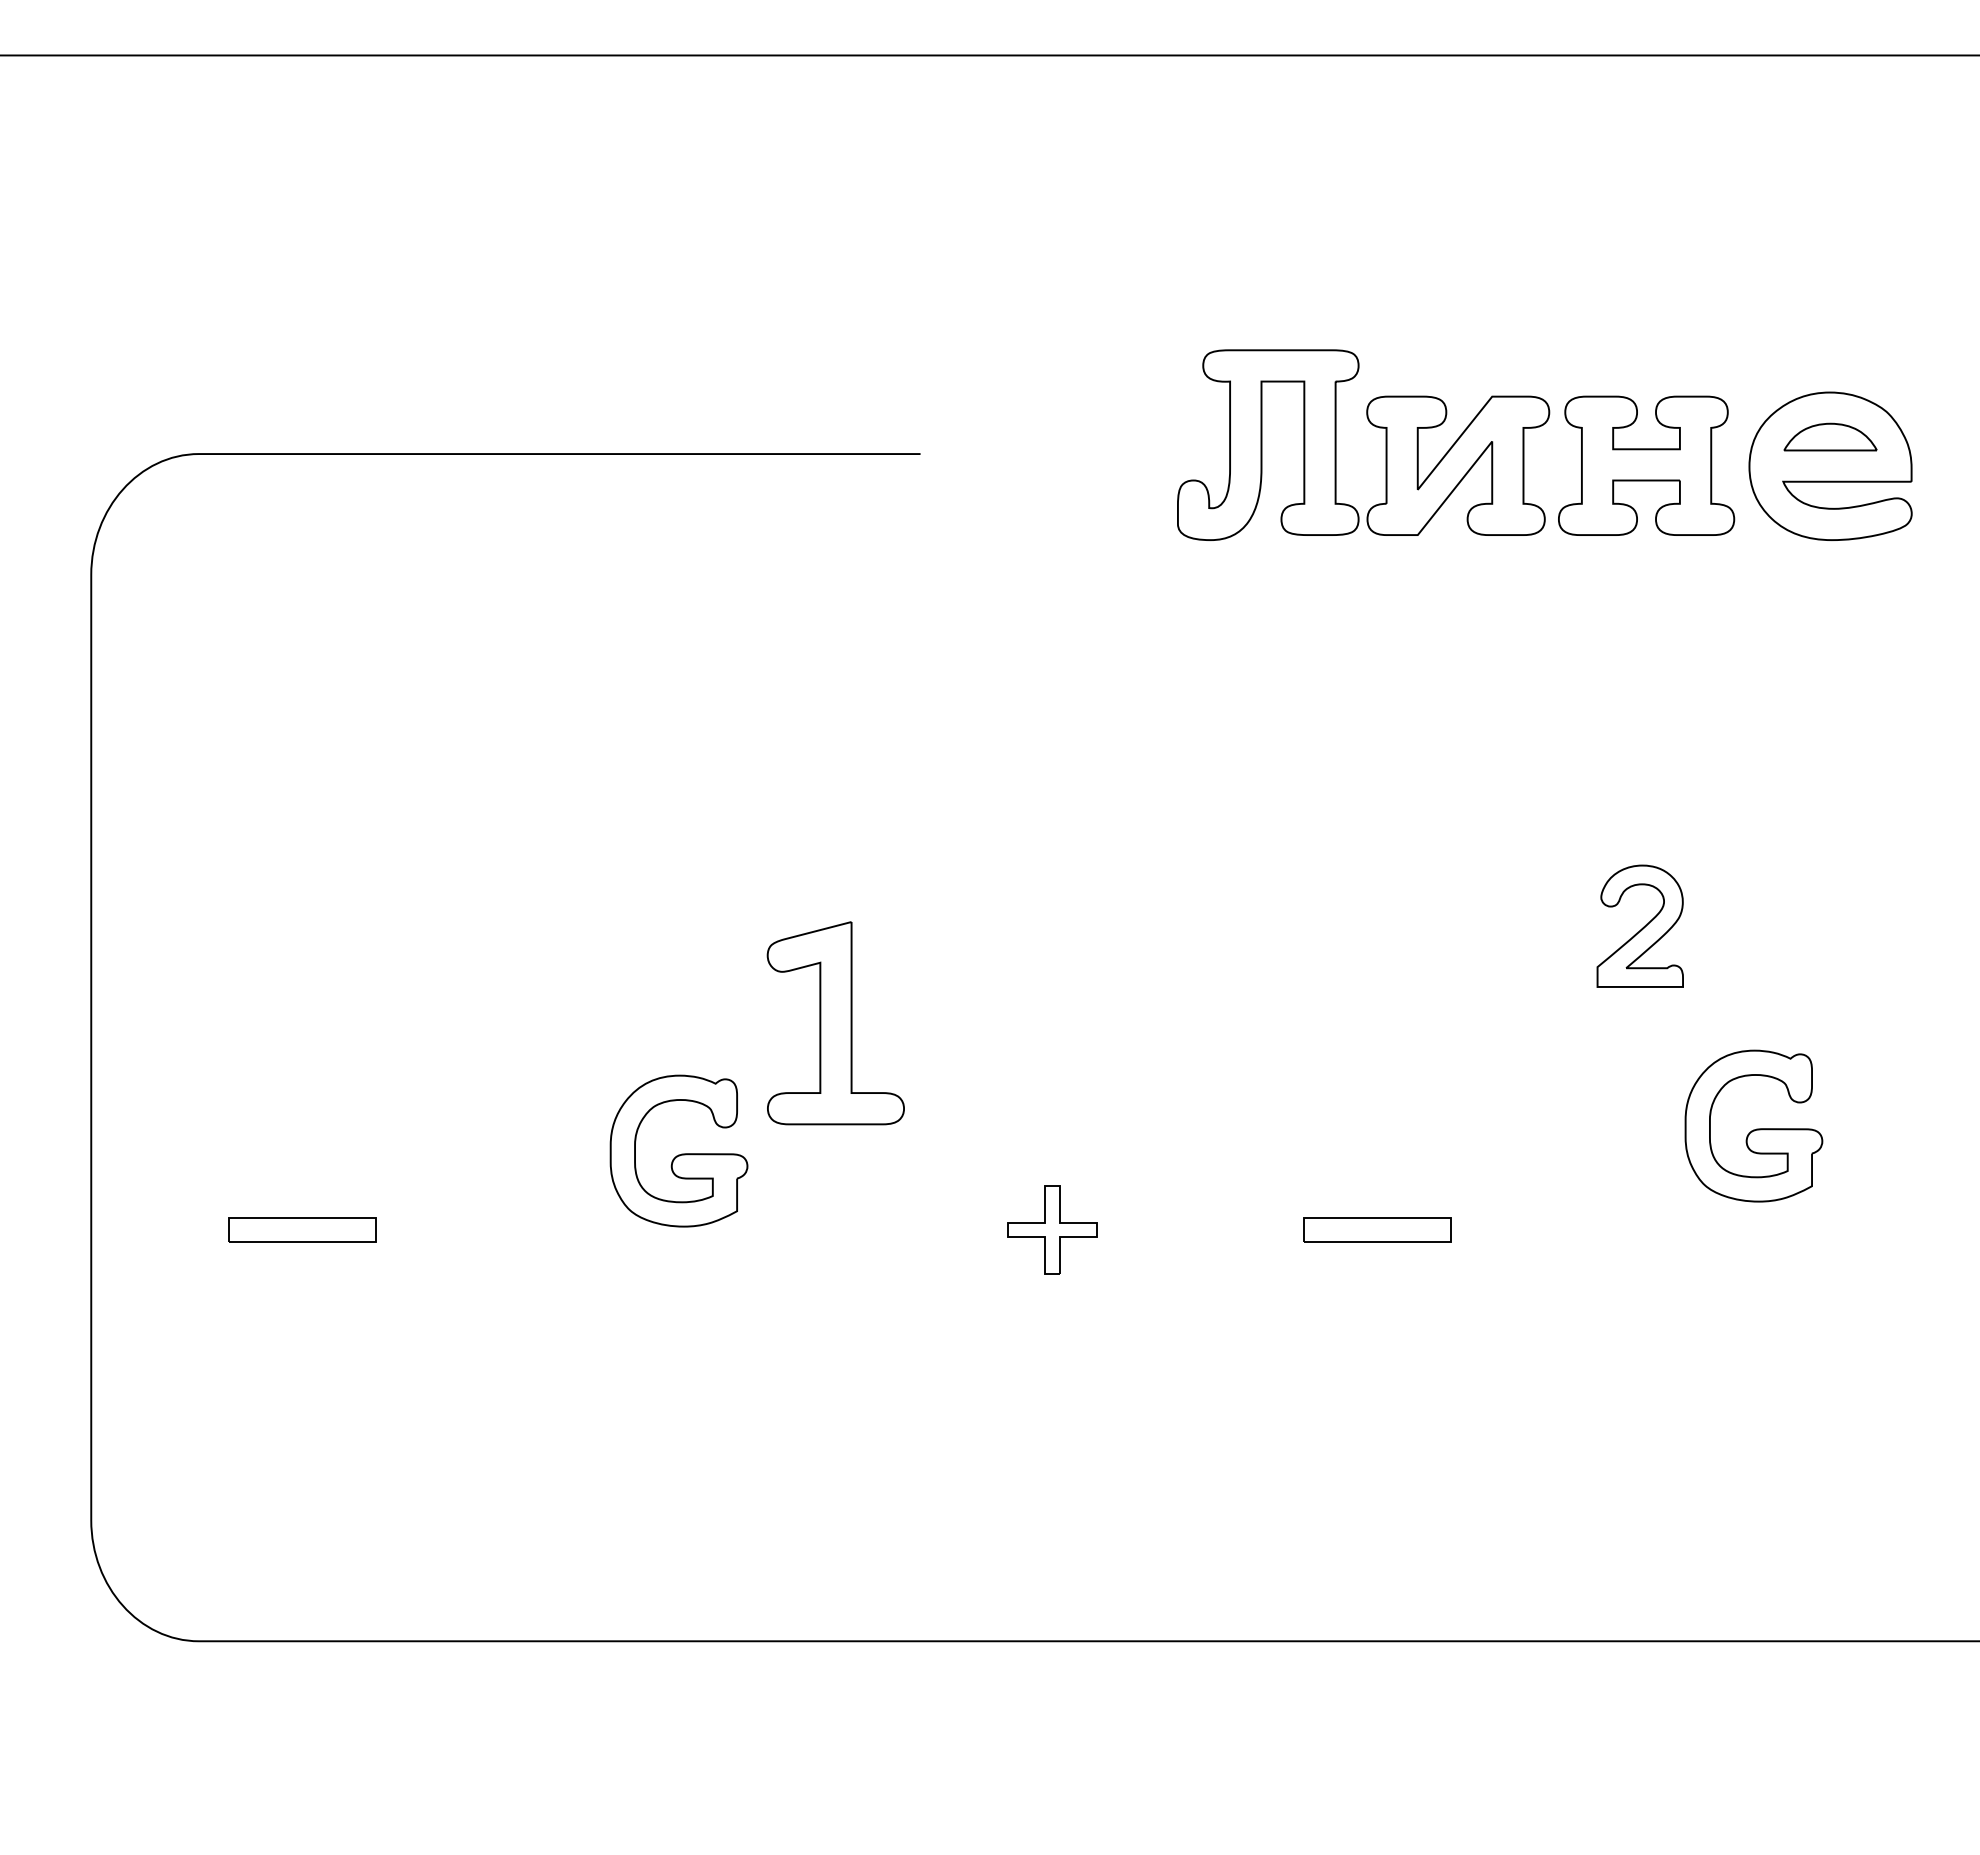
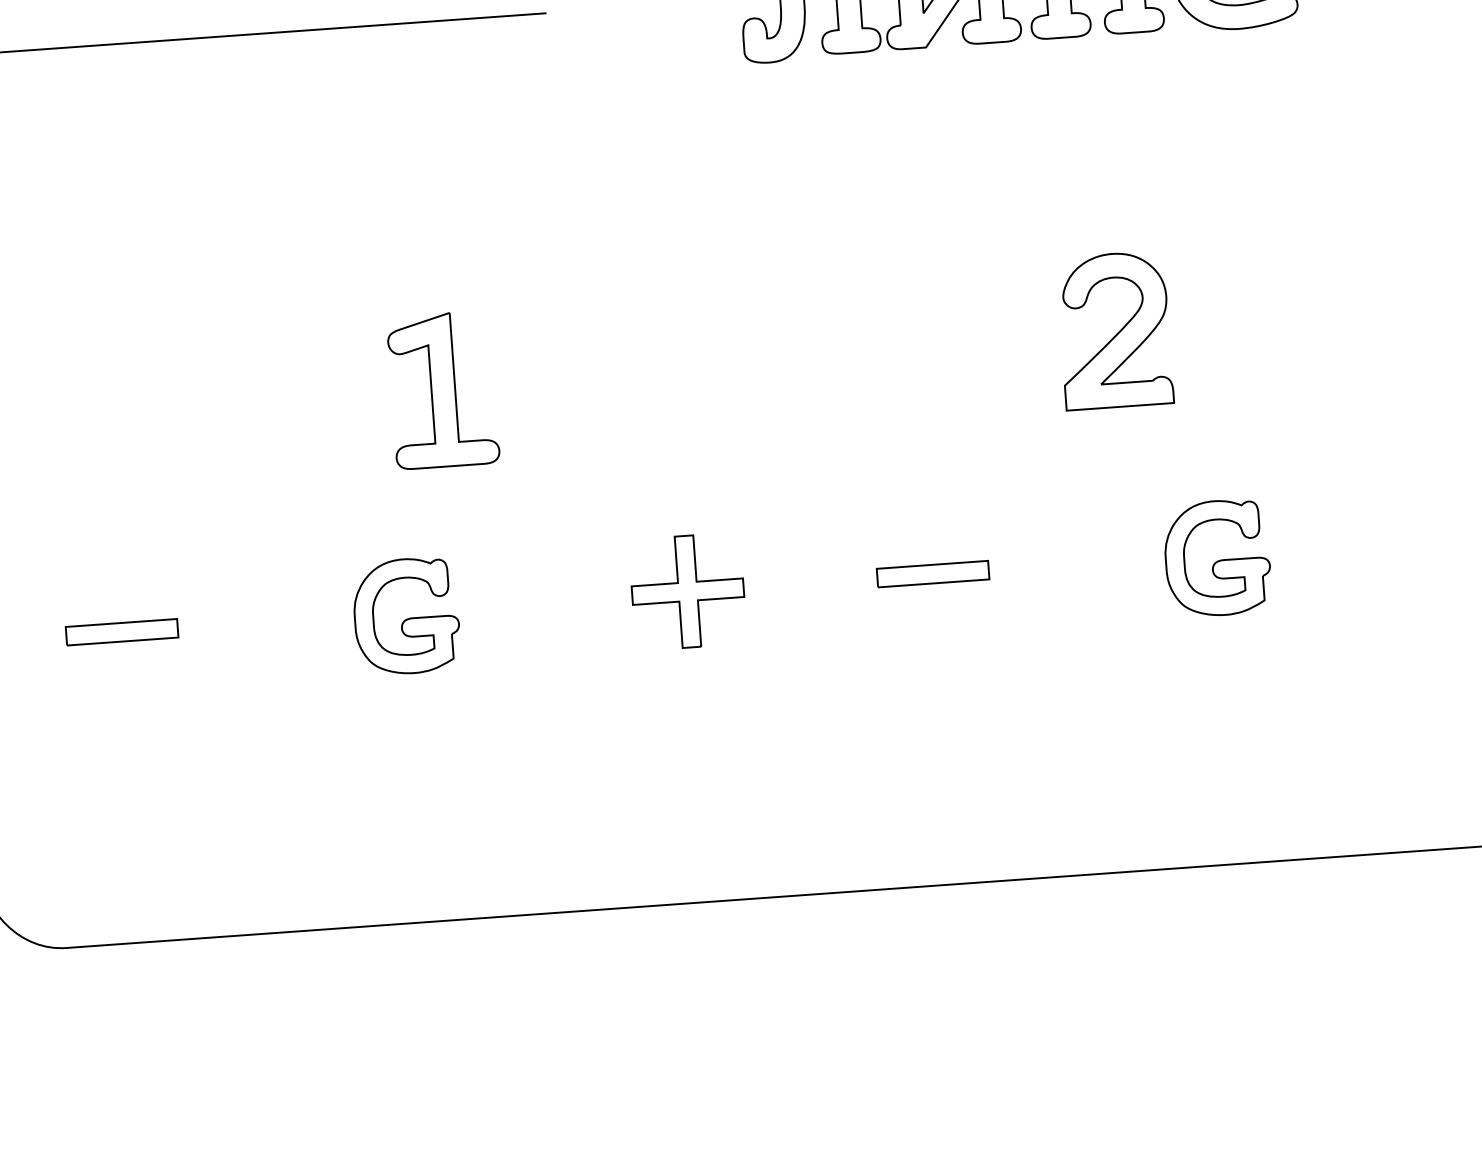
part: (1640, 926) -> (1115, 330), size x1.67
part: (835, 1023) -> (443, 390), moved
part: (1753, 1125) -> (1217, 557), moved
part: (678, 1150) -> (406, 615), moved
part: (1052, 1229) -> (687, 591), size x1.67

